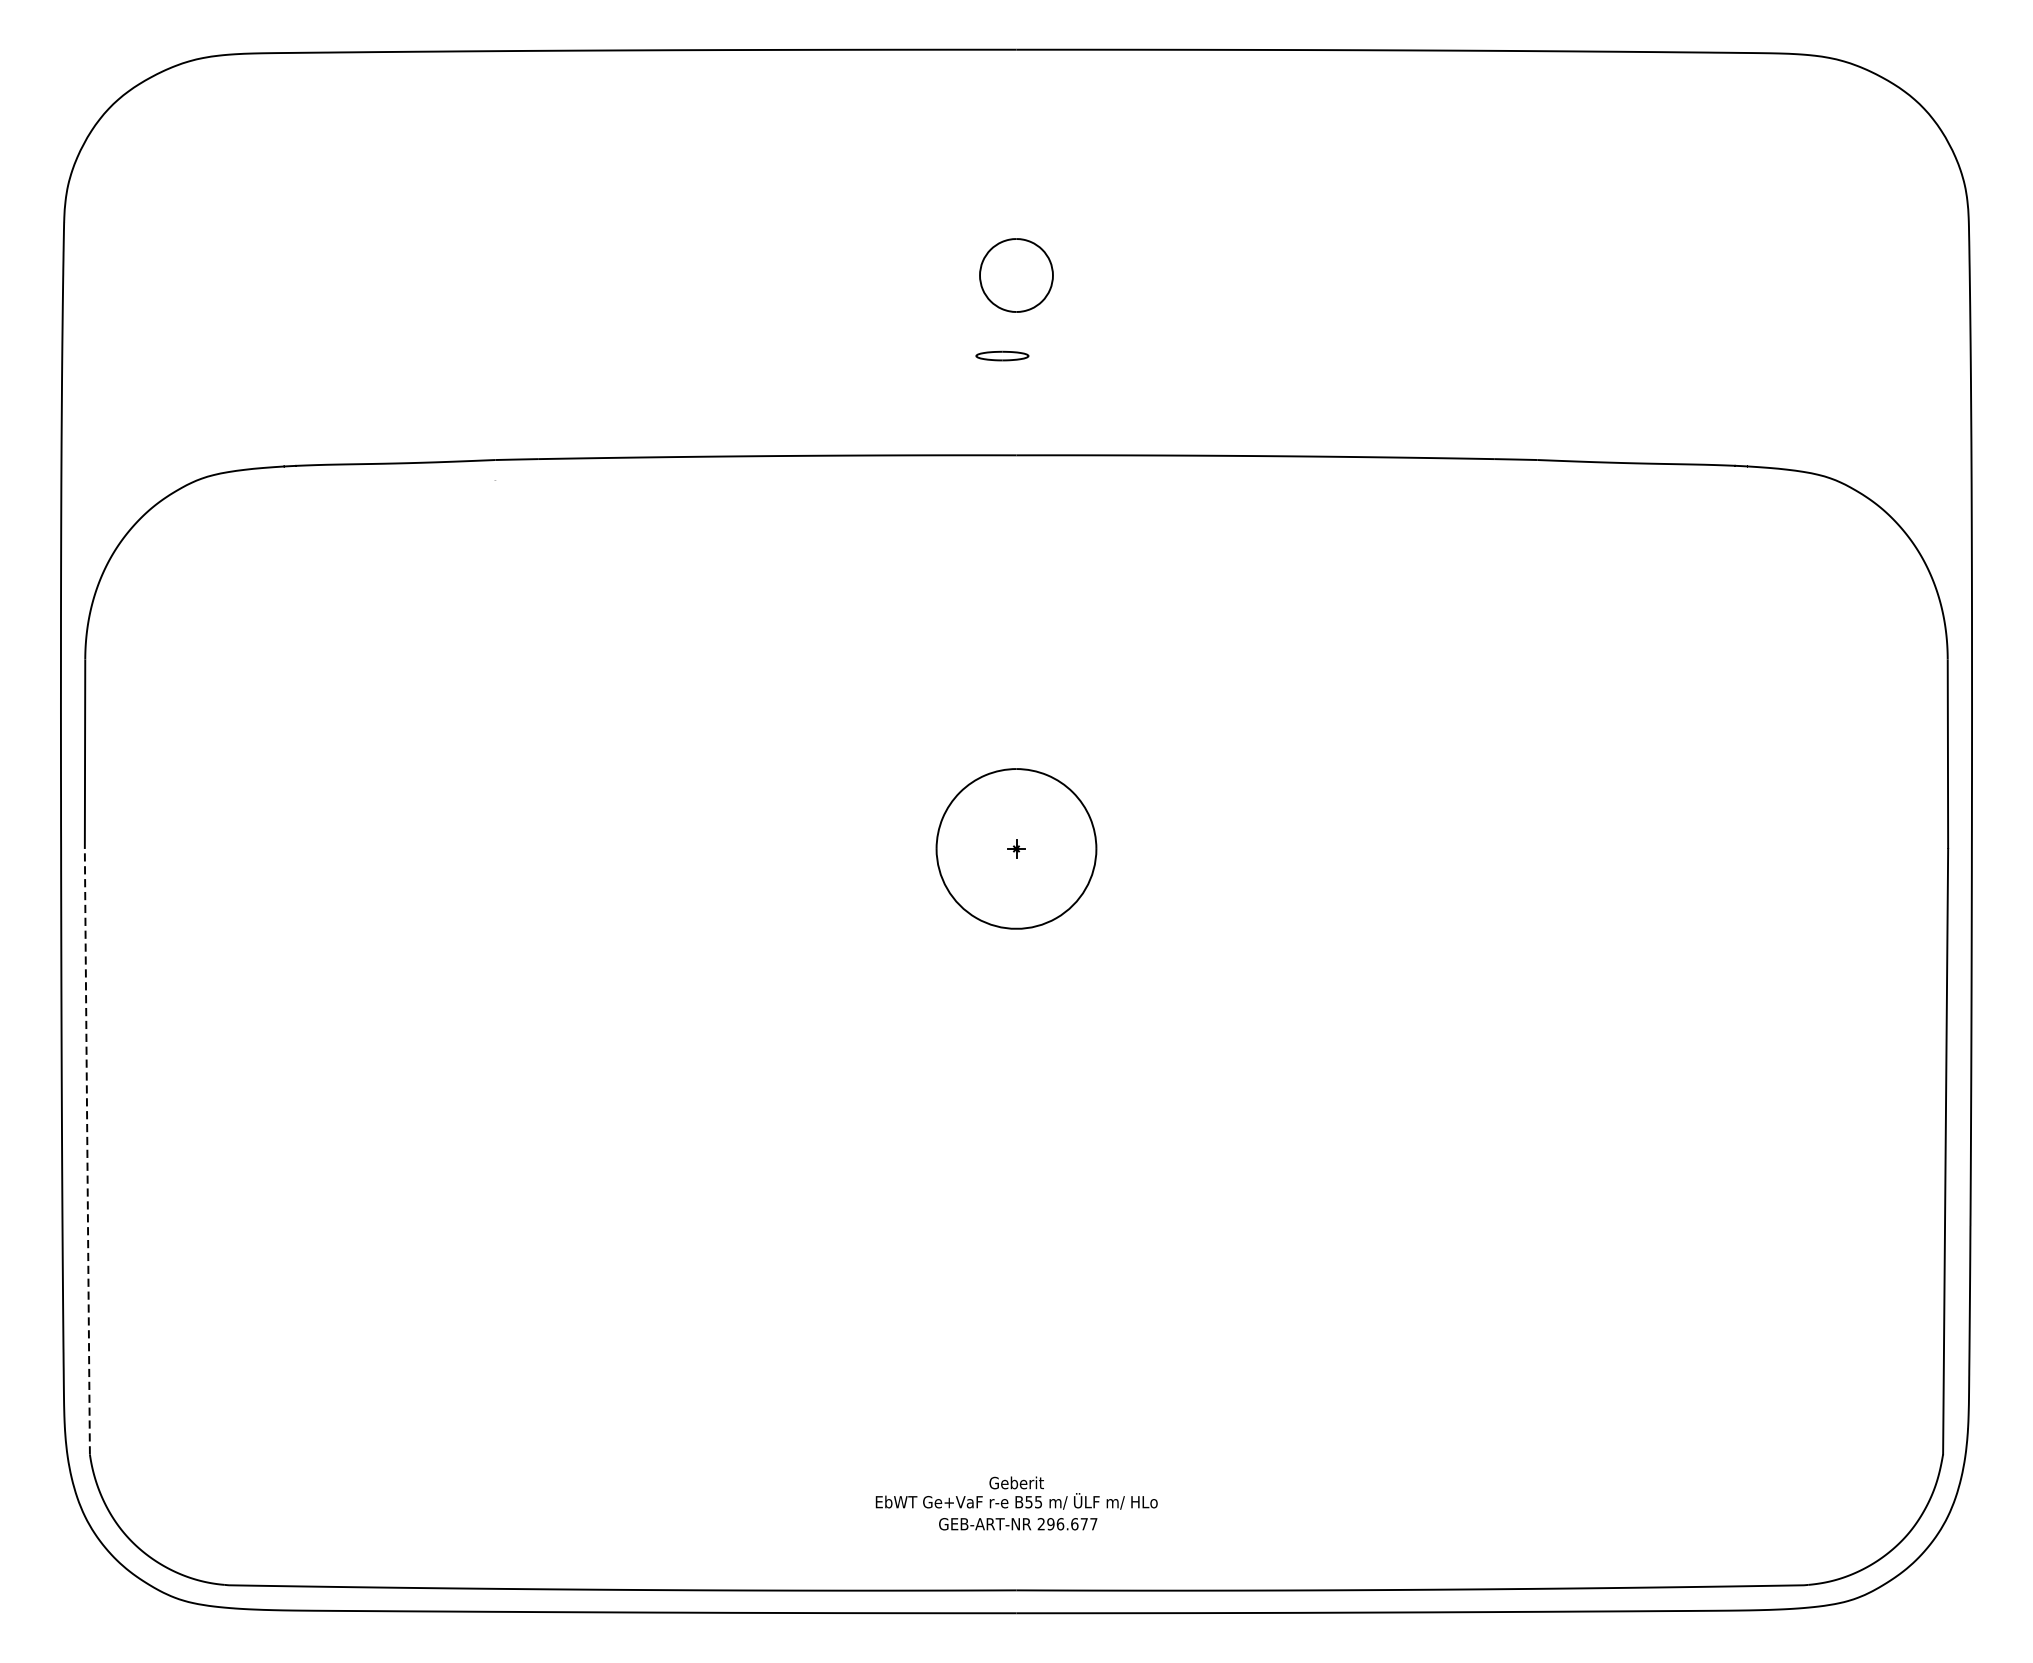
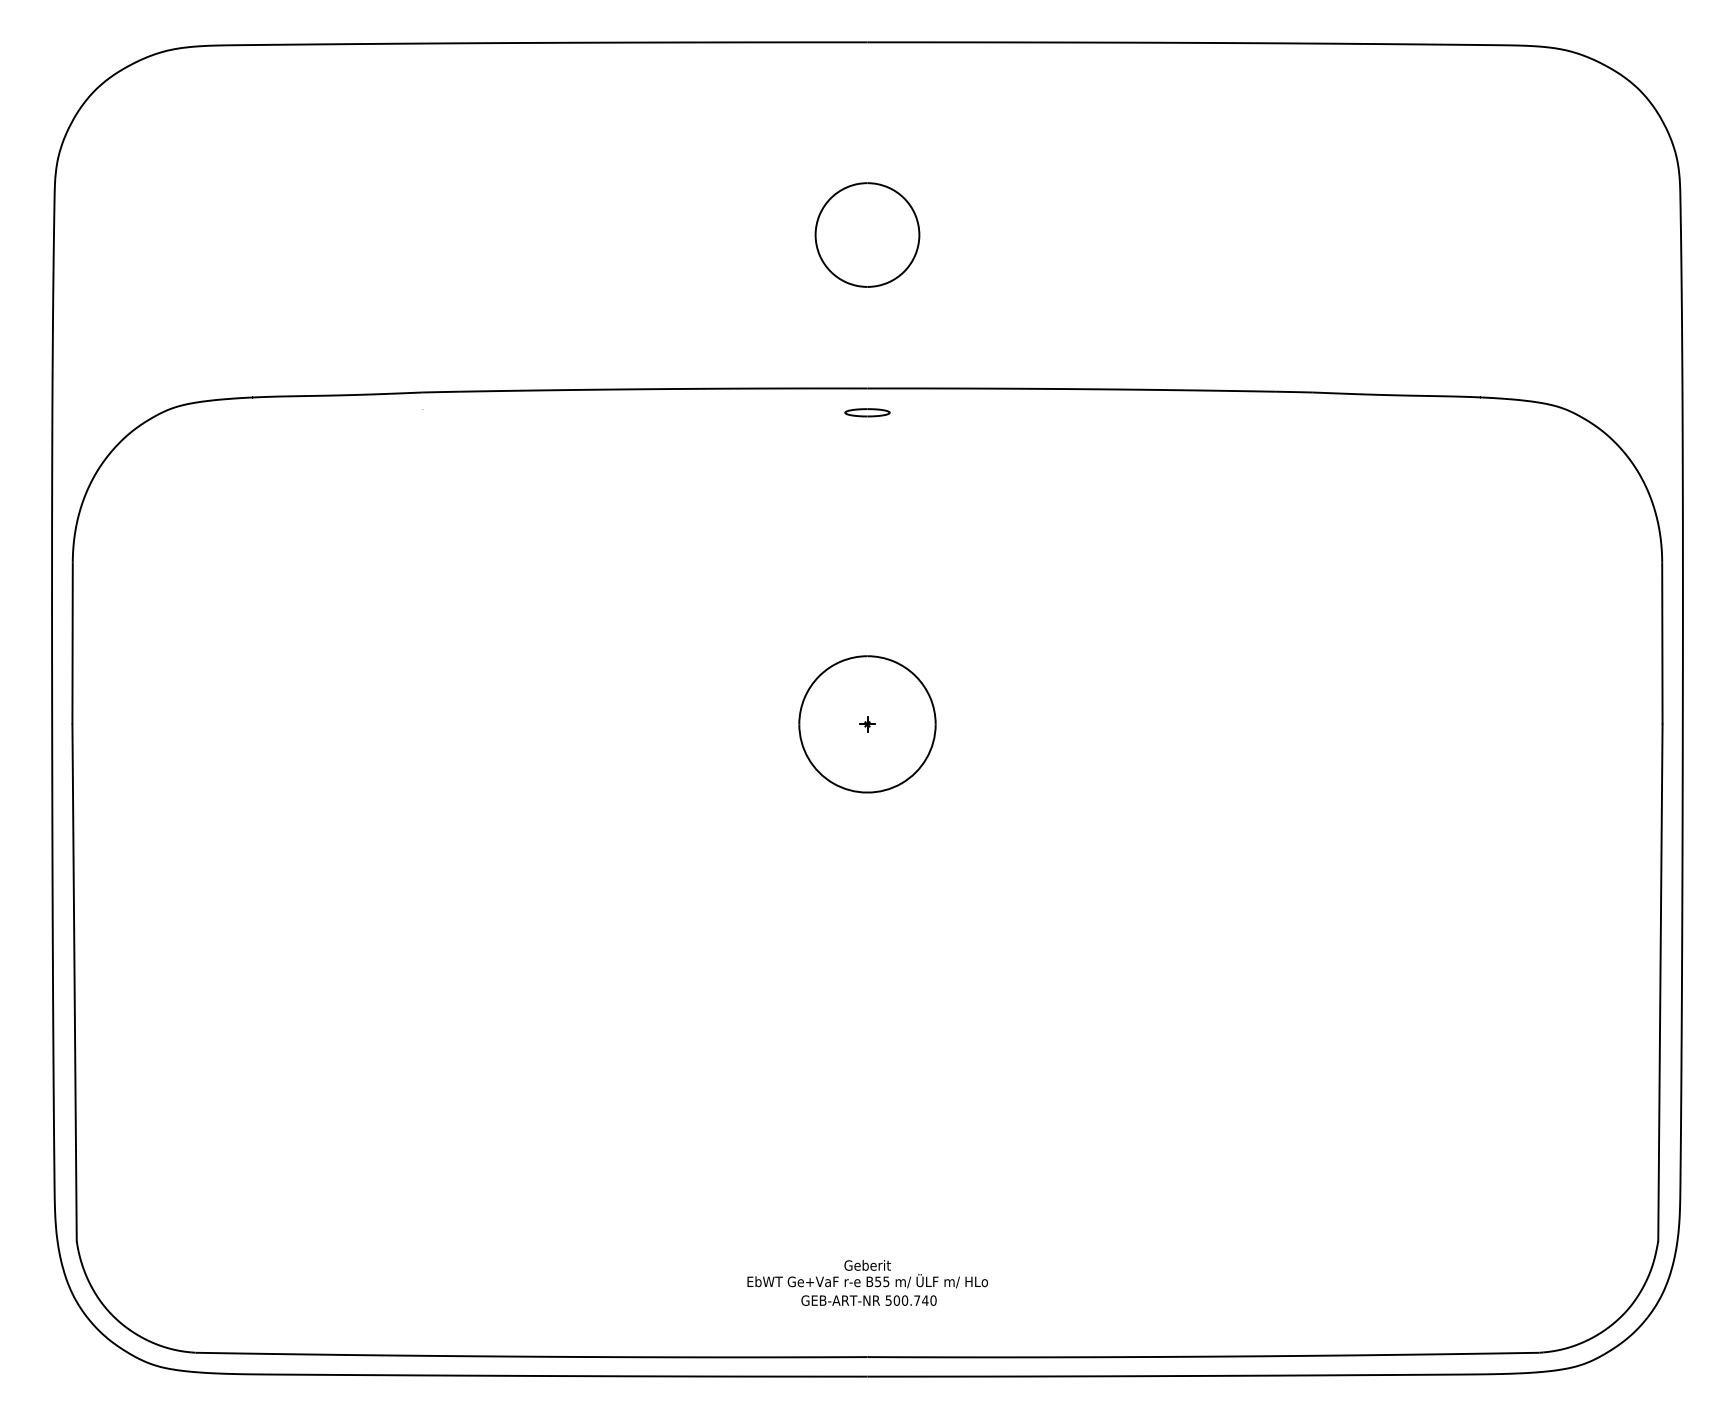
part: (1016, 274) -> (867, 234), size x1.67
part: (1002, 355) -> (867, 412), moved
line: (87, 1151) -> (74, 982), dashed -> solid
text: (1066, 1524) -> (910, 1300), 296.677 -> 500.740

